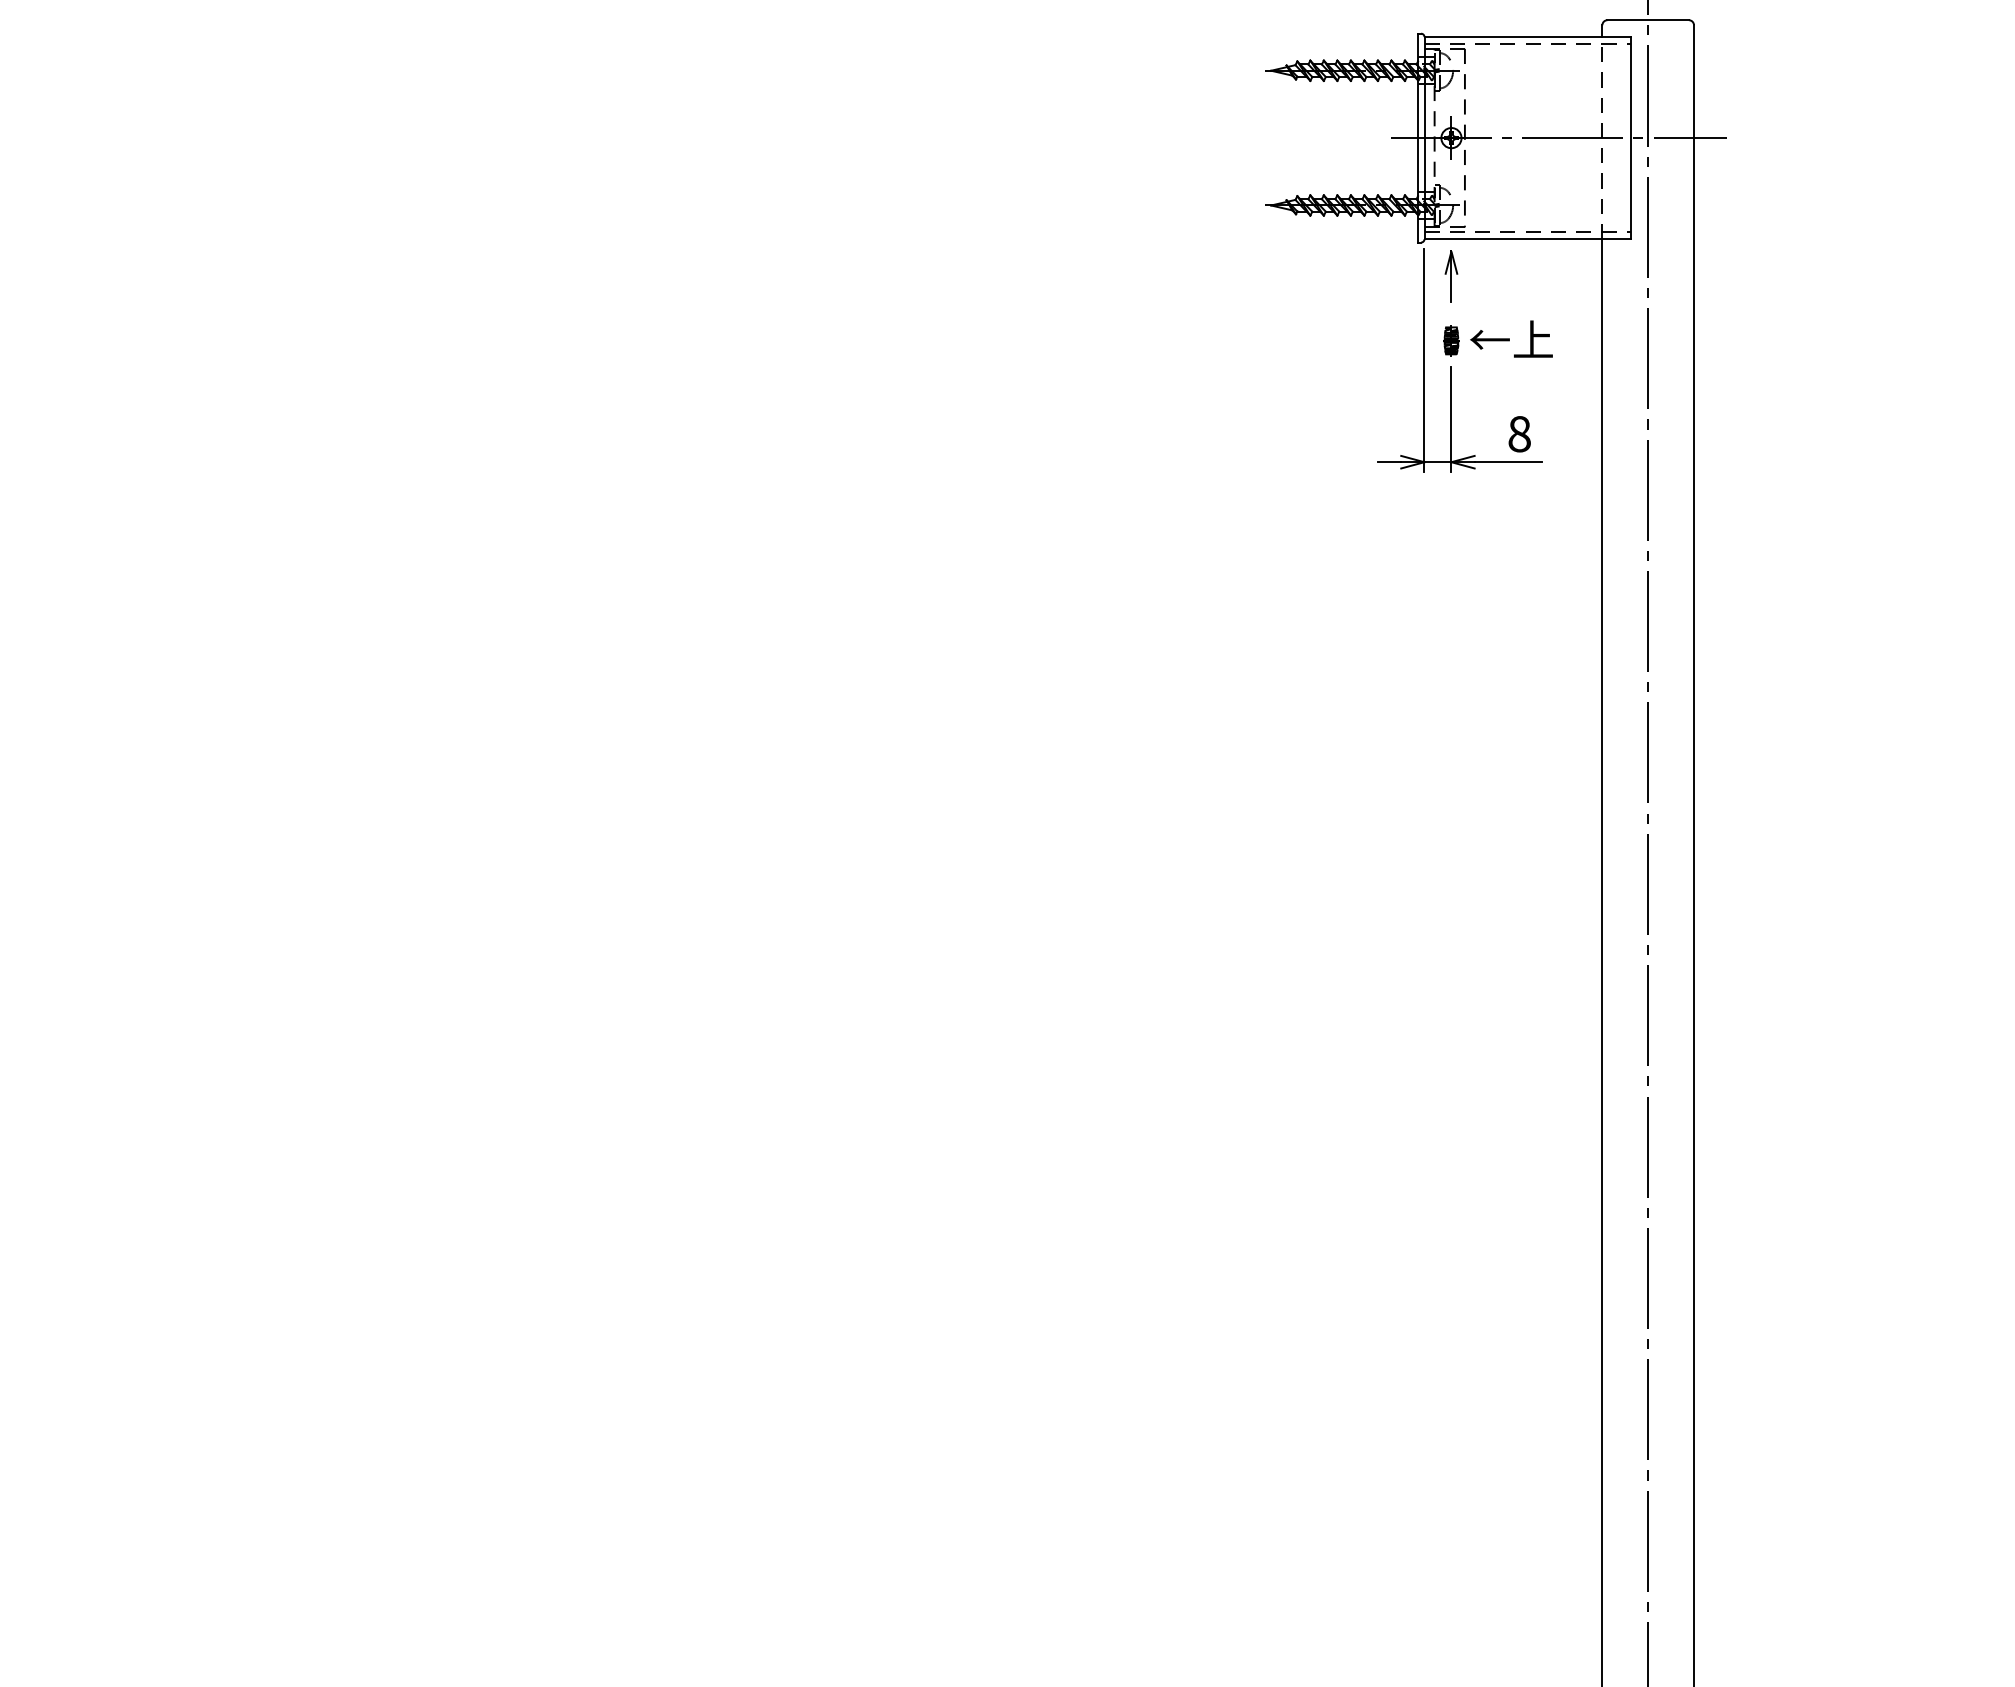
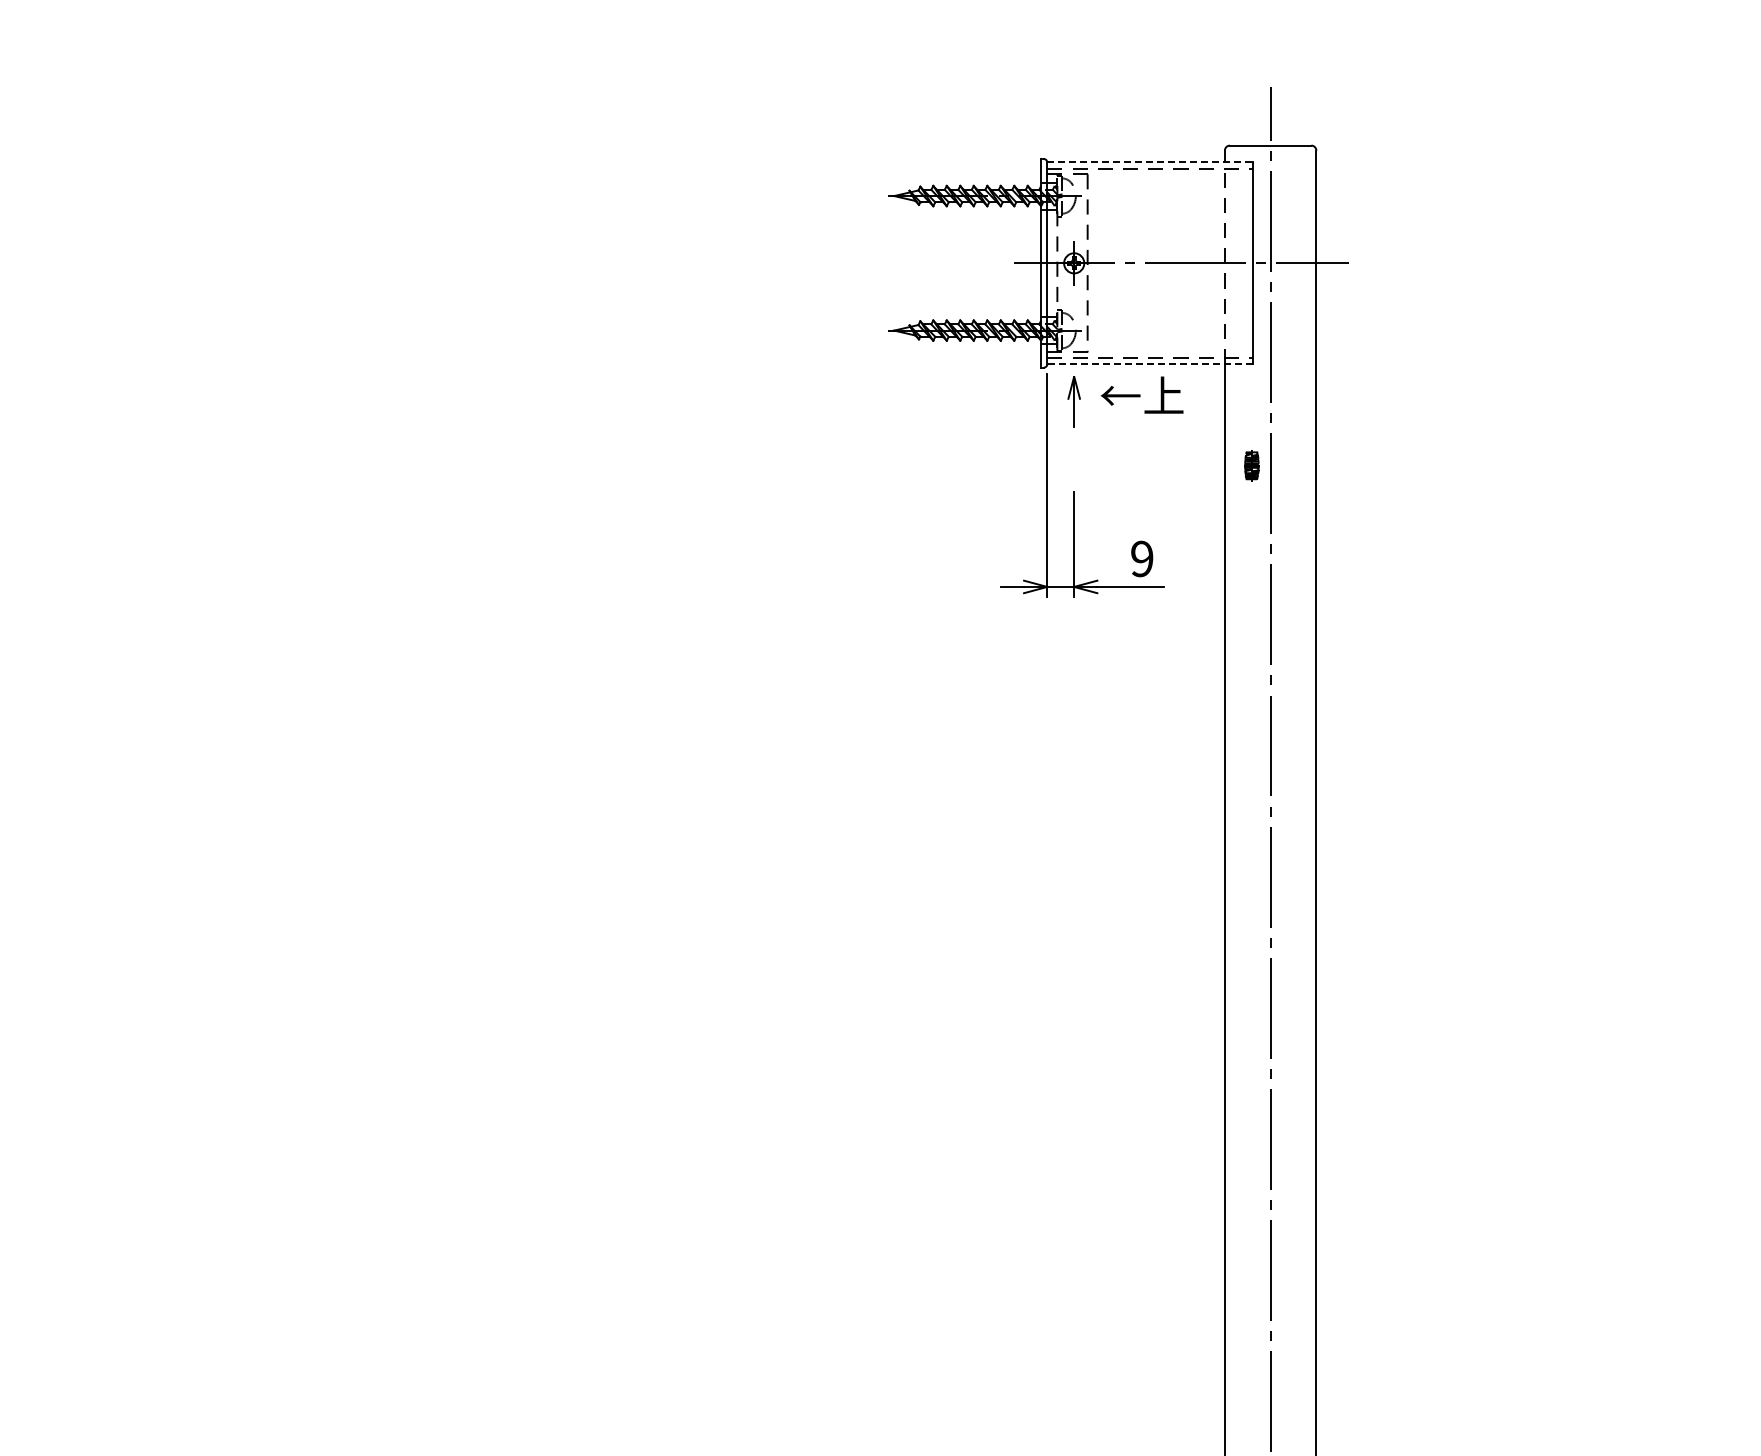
line: (1528, 37) -> (1151, 162), solid -> dashed
line: (1527, 239) -> (1150, 364), solid -> dashed
text: (1511, 338) -> (1142, 394), moved
part: (1451, 340) -> (1251, 465), moved
text: (1519, 434) -> (1142, 559), 8 -> 9

